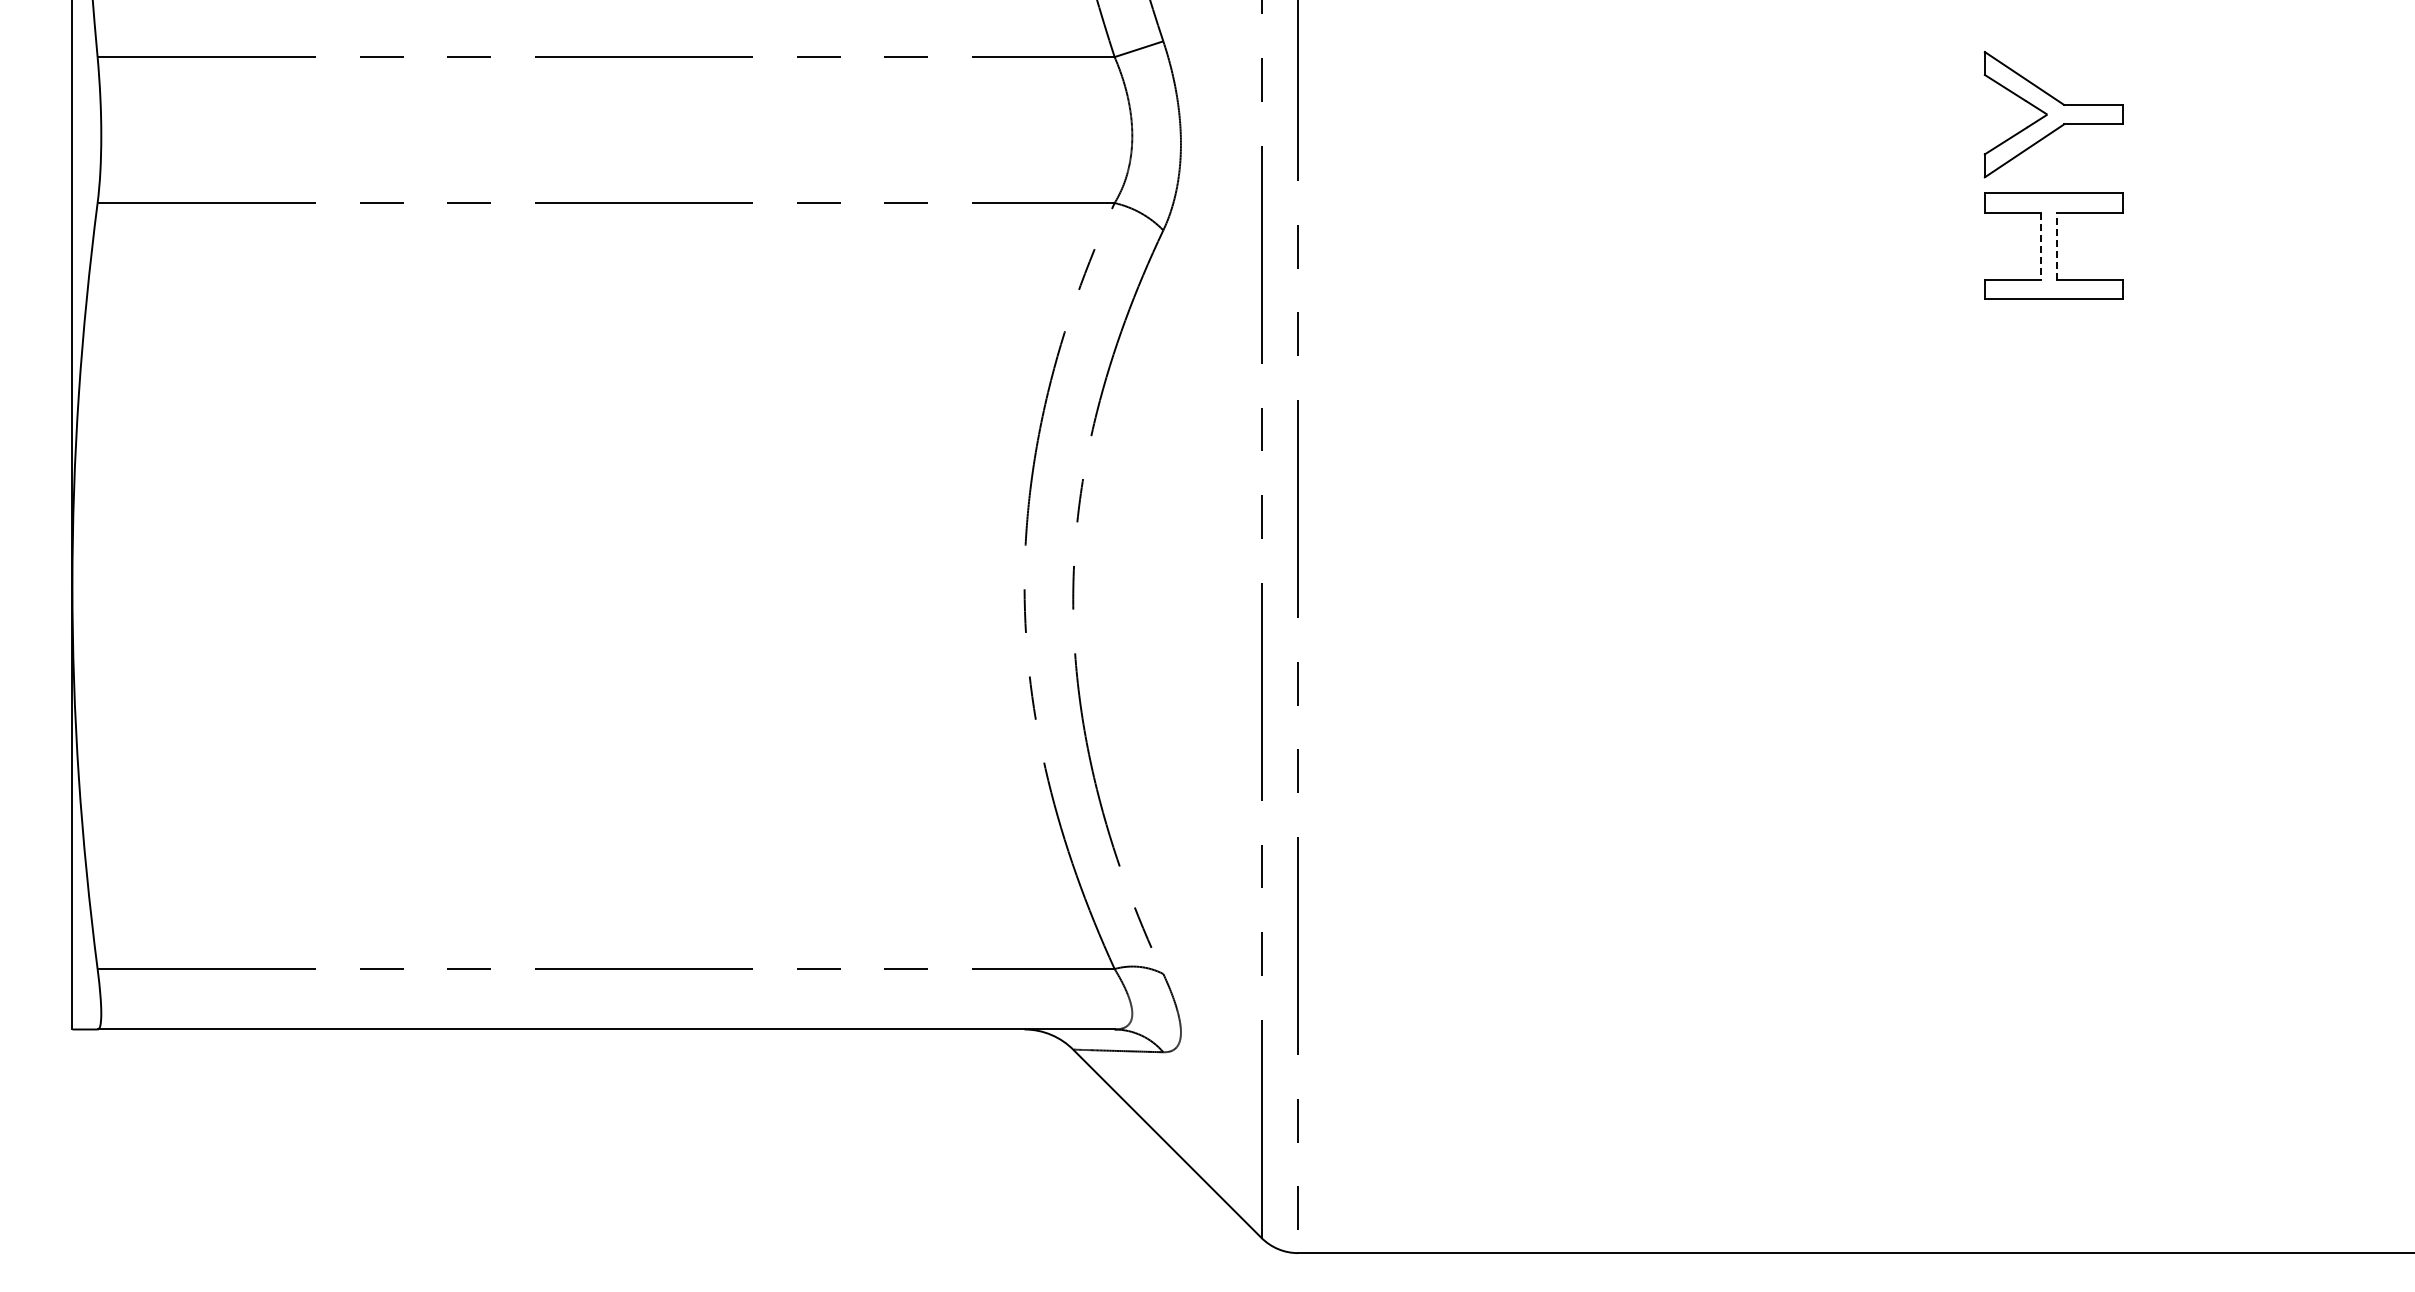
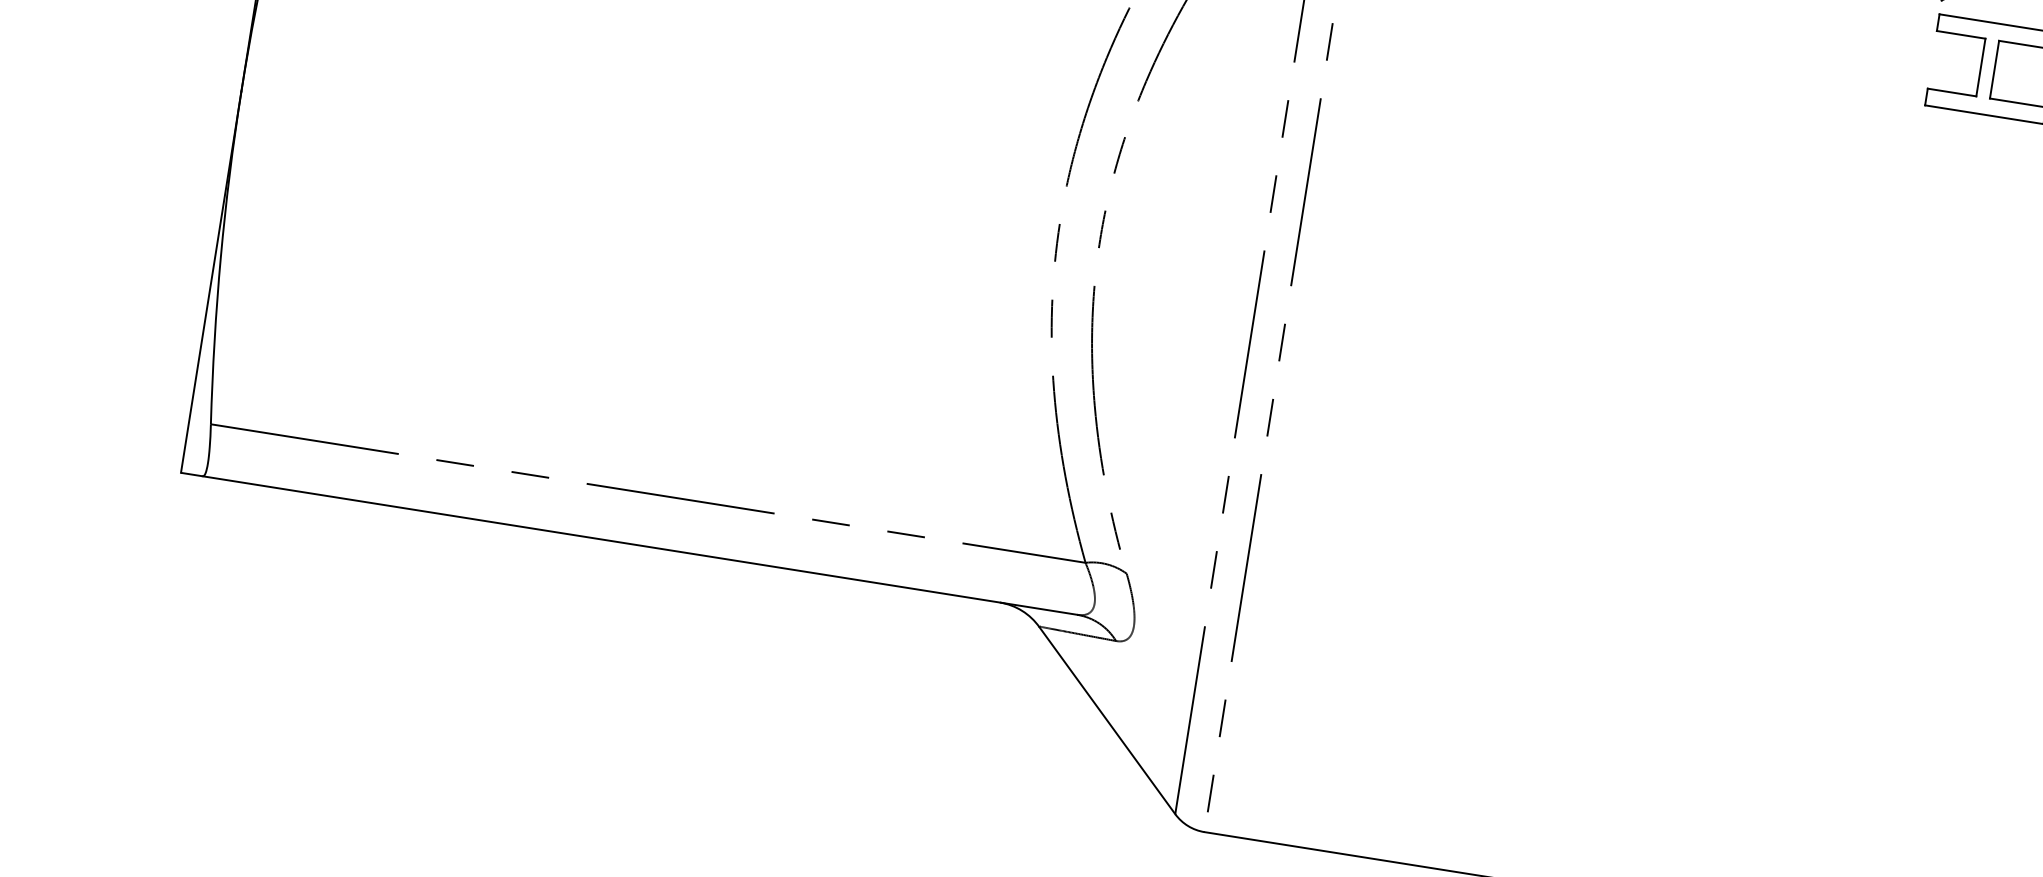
line: (2041, 246) -> (1981, 67), dashed -> solid
line: (2057, 246) -> (1994, 69), dashed -> solid

